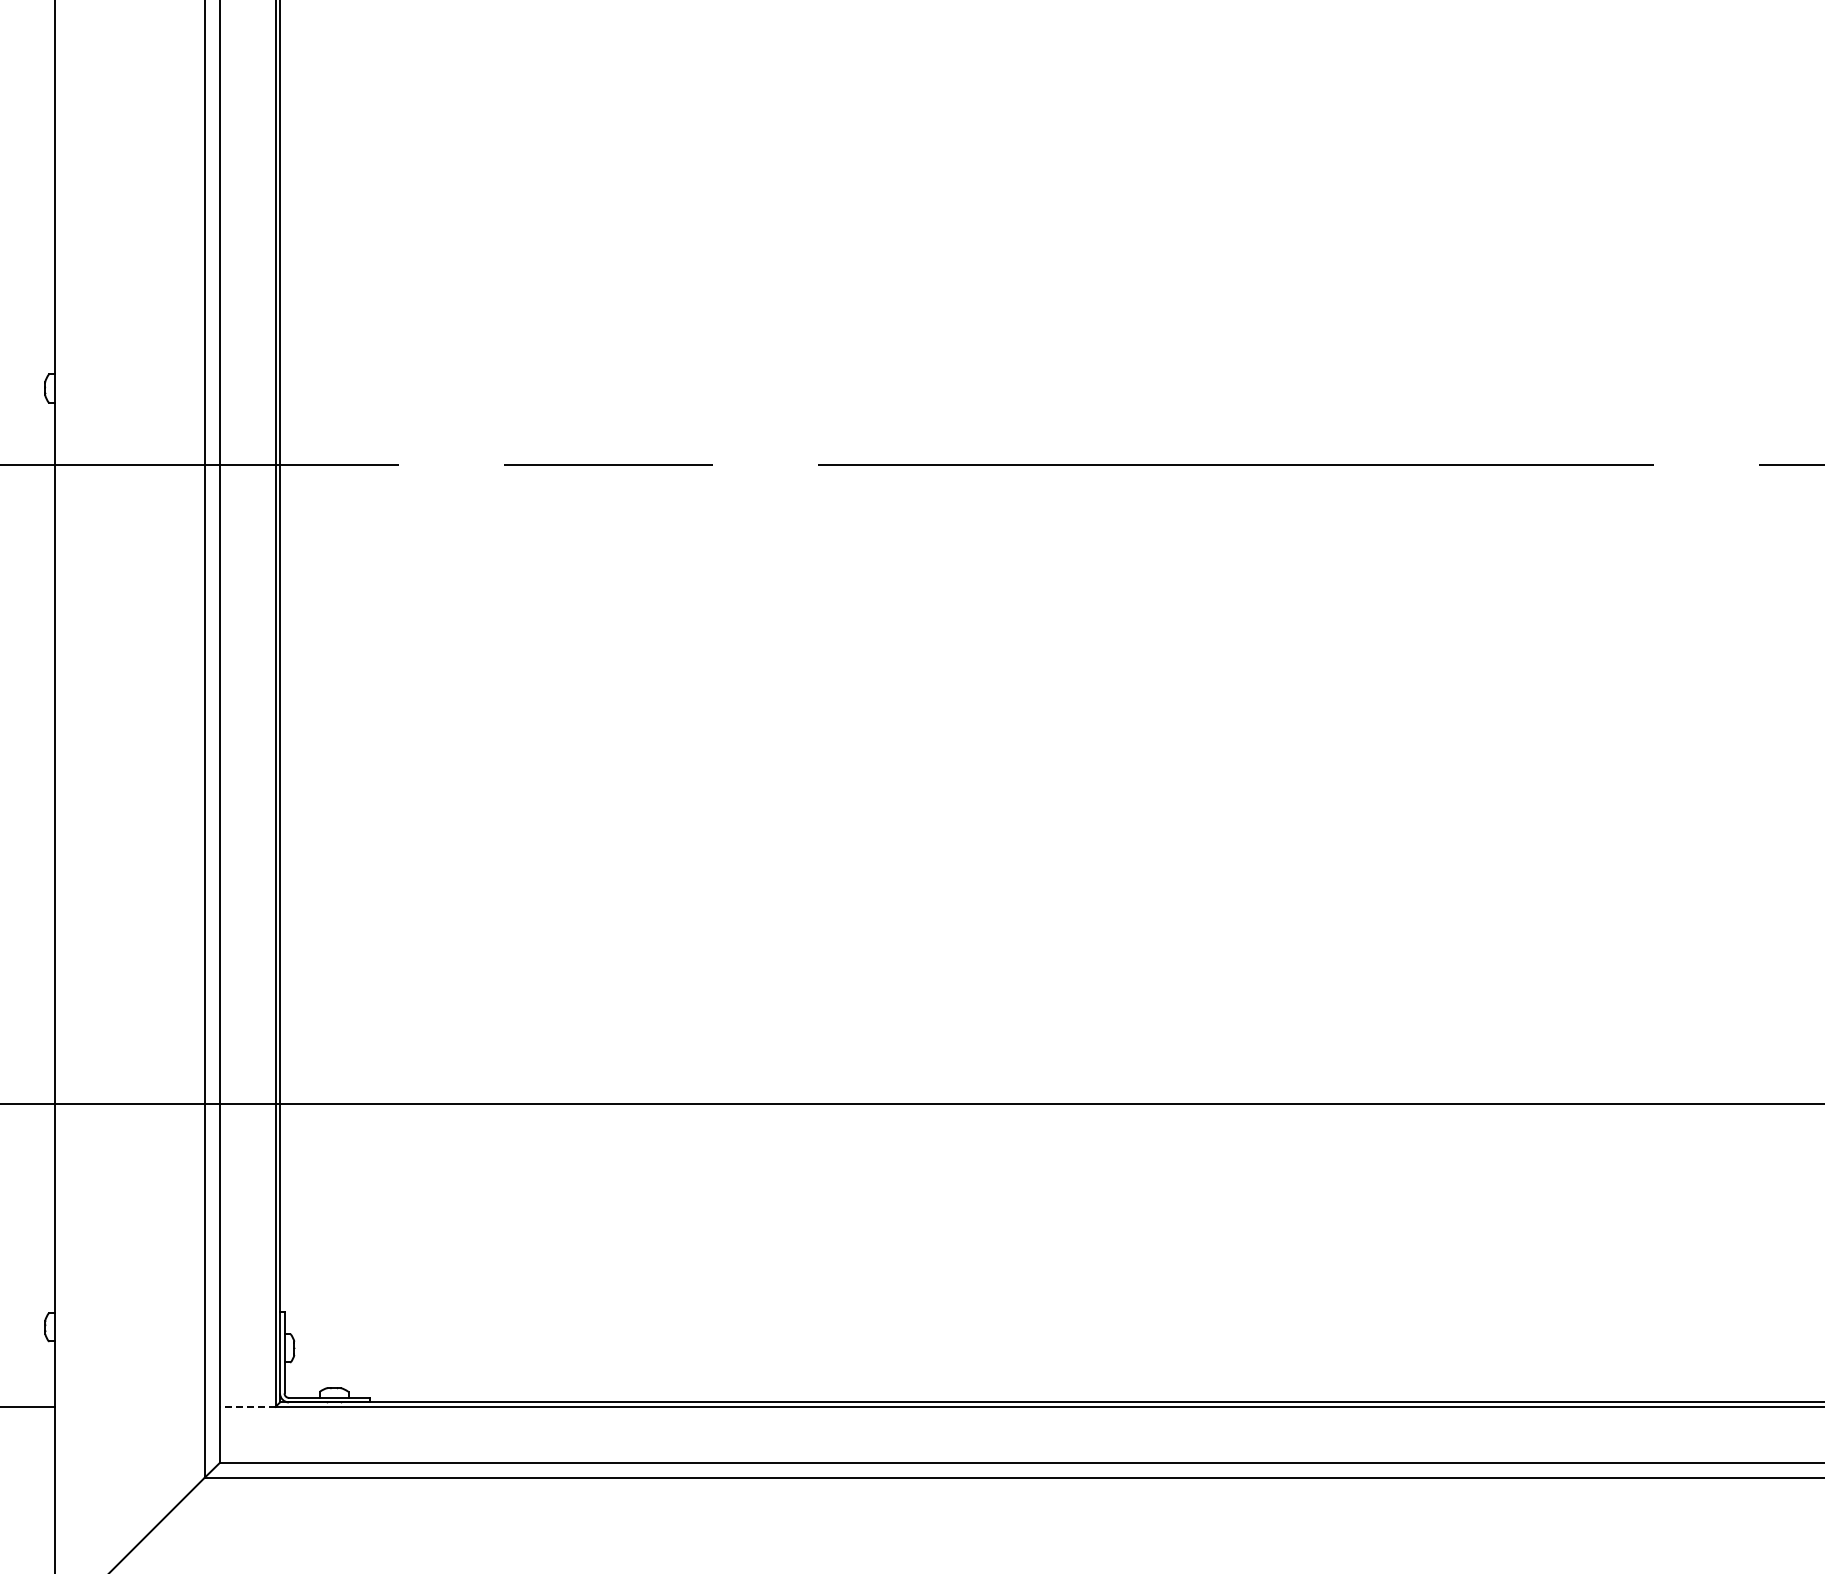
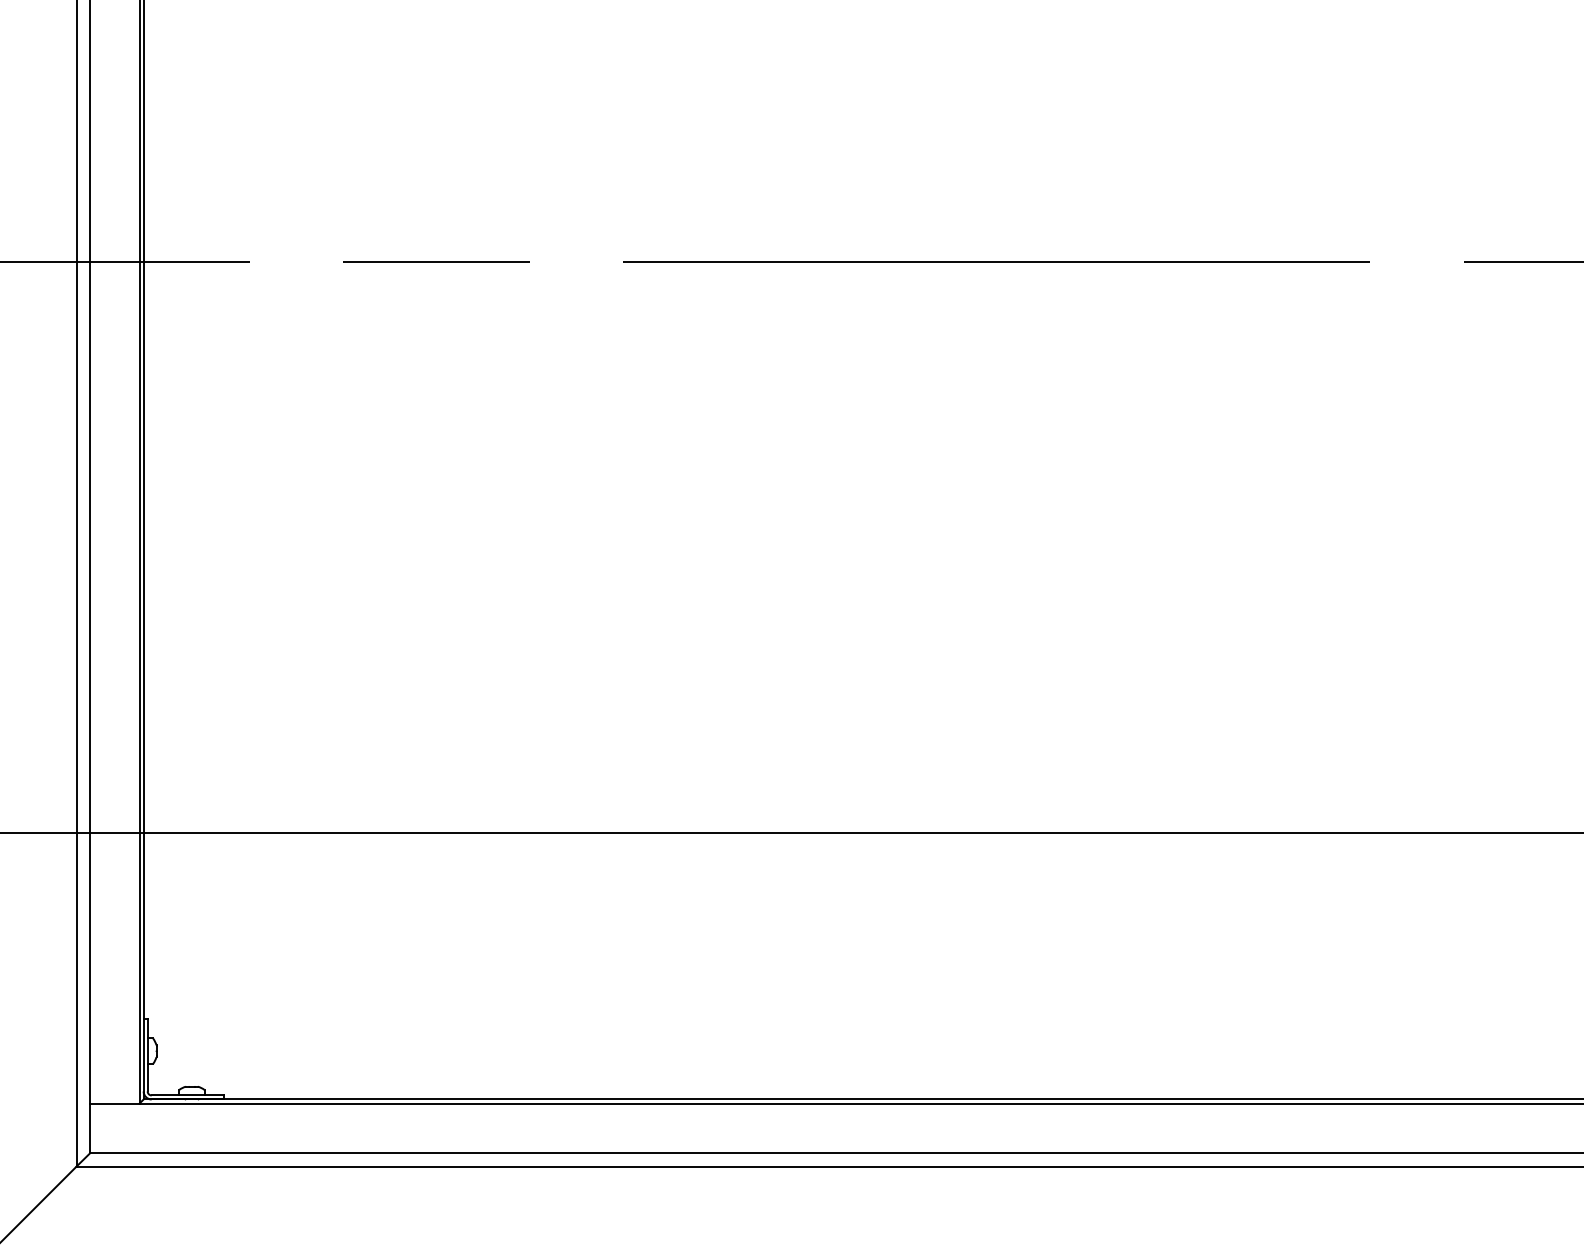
line: (247, 1406) -> (114, 1103), dashed -> solid

